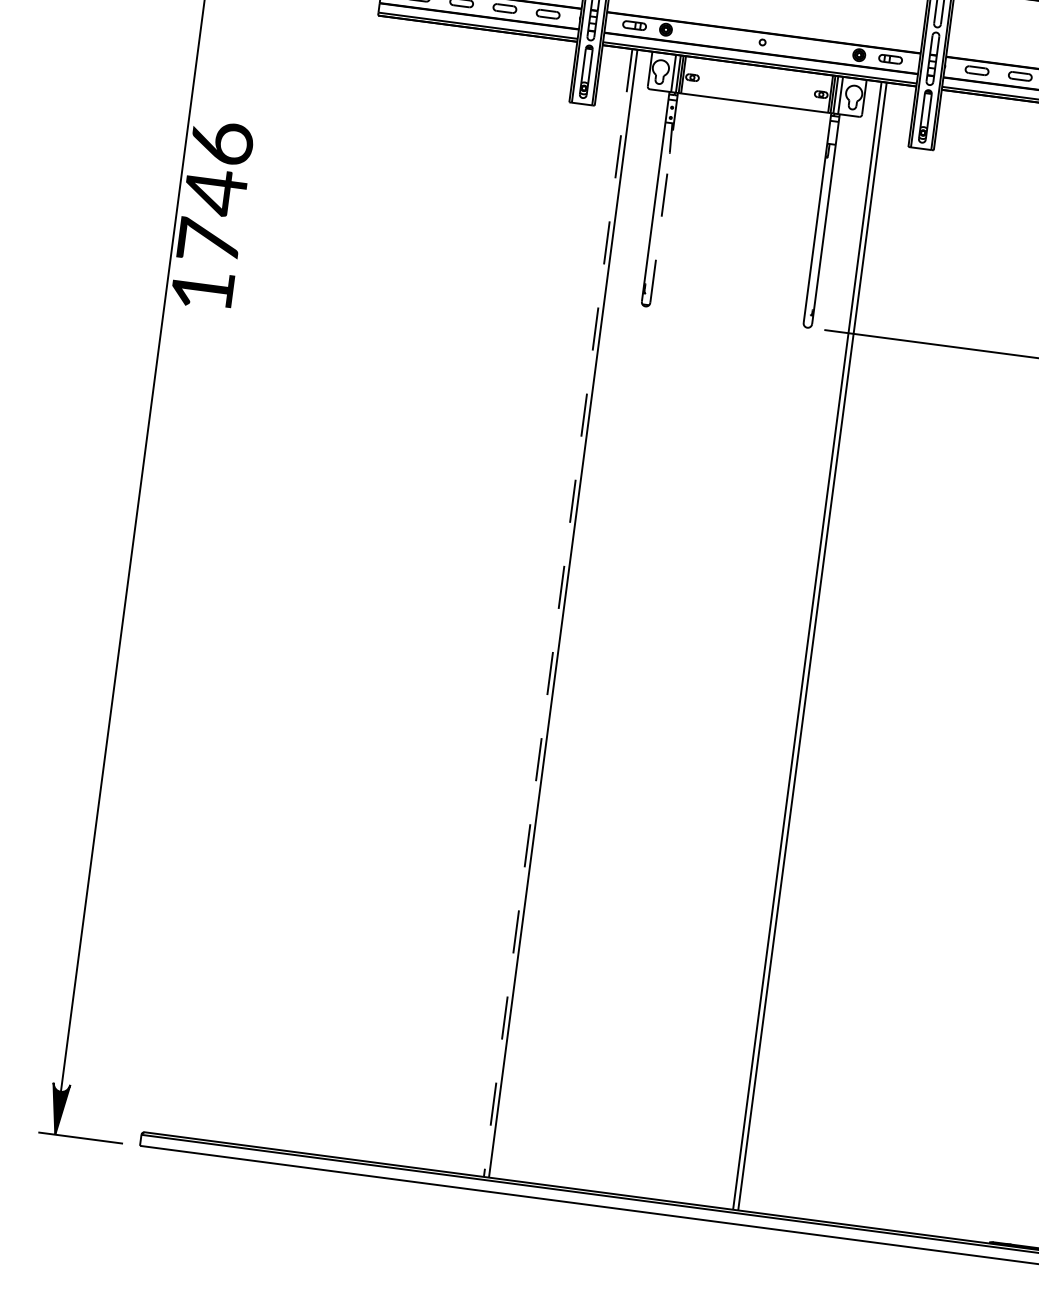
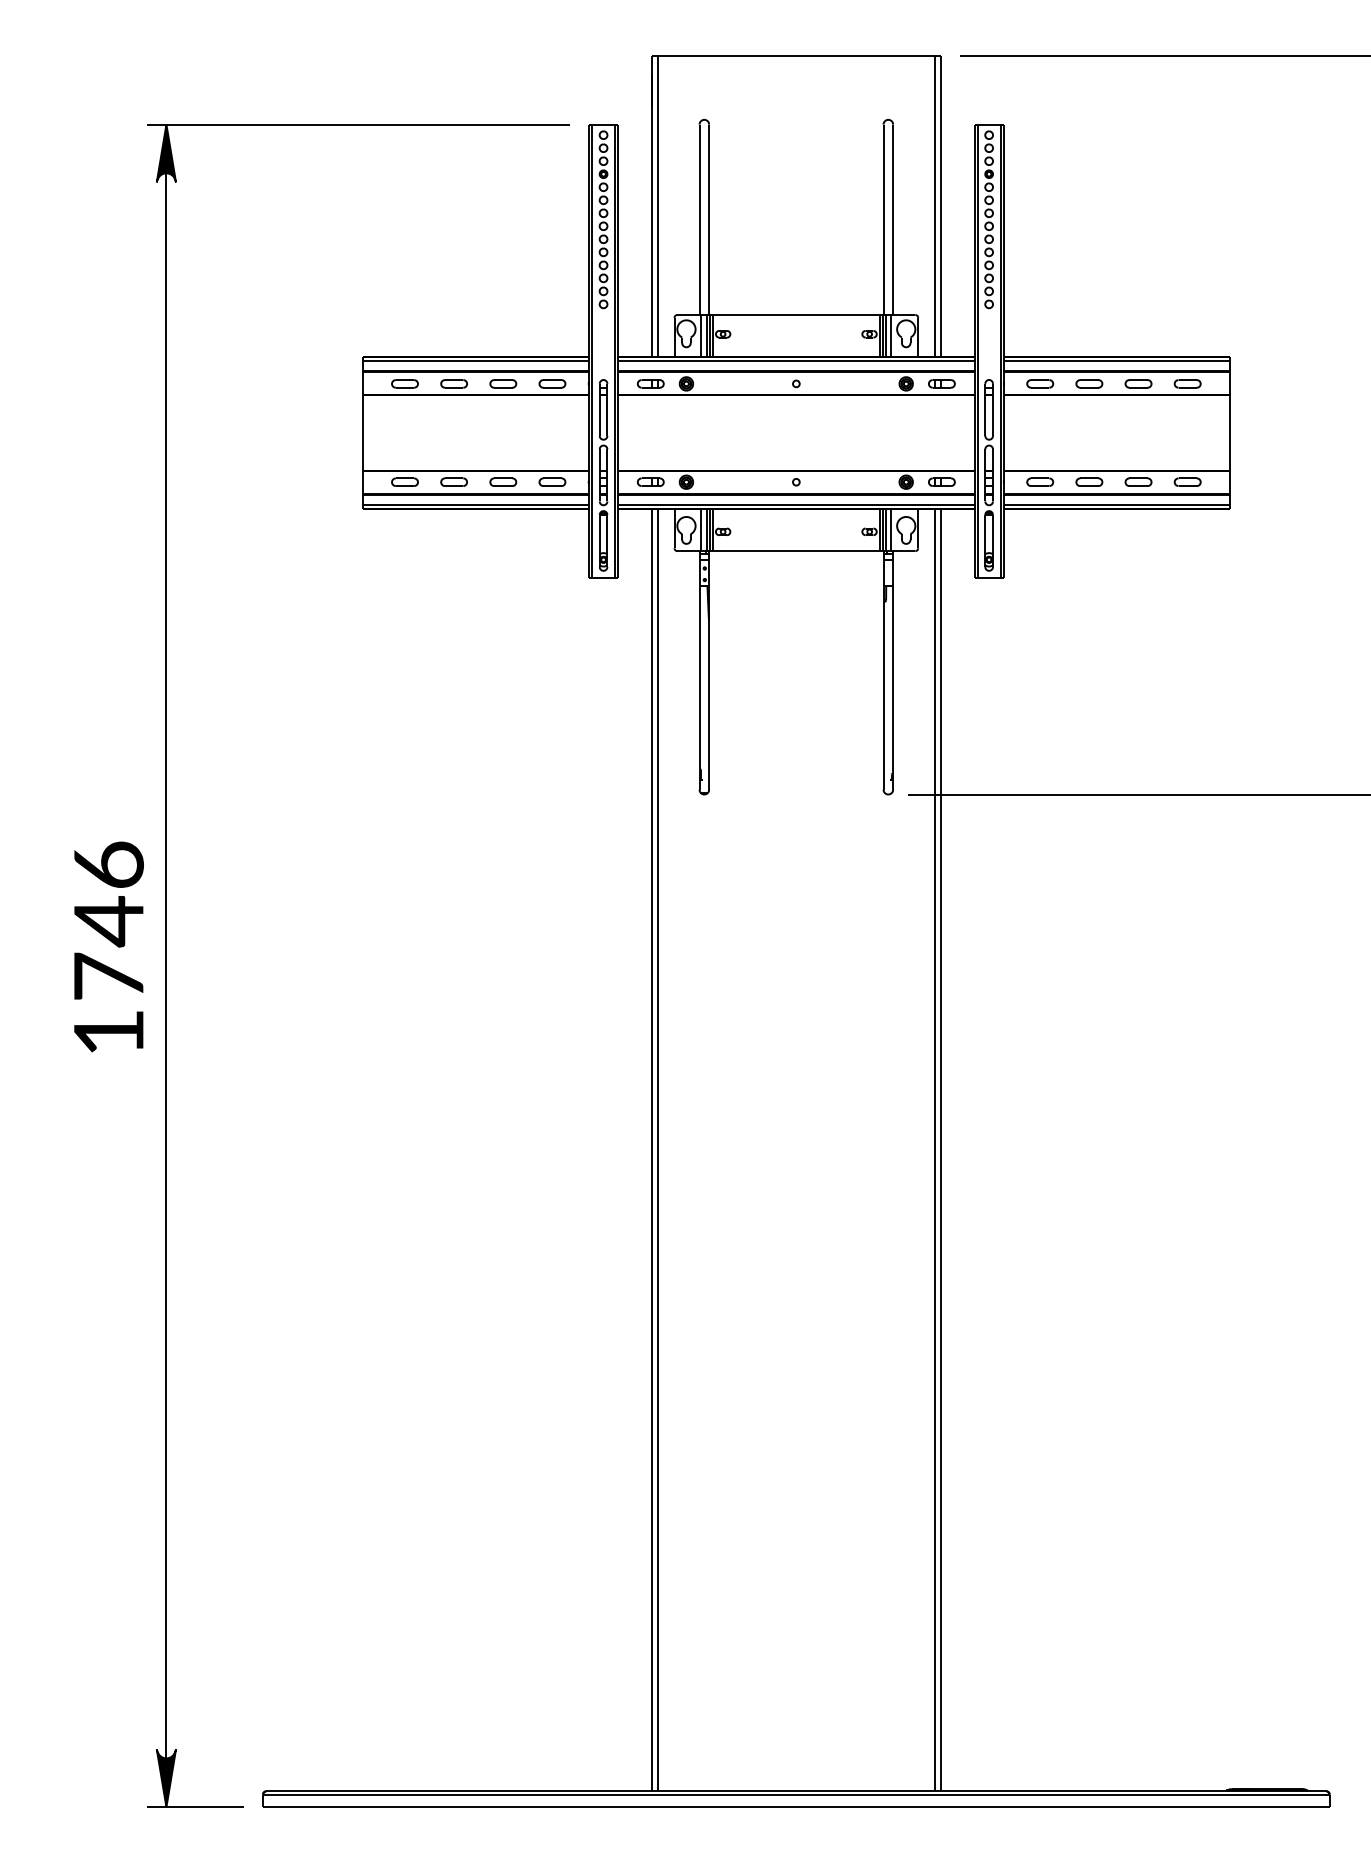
line: (664, 197) -> (709, 669), dashed -> solid
text: (212, 214) -> (108, 946), moved
line: (557, 613) -> (651, 1150), dashed -> solid

